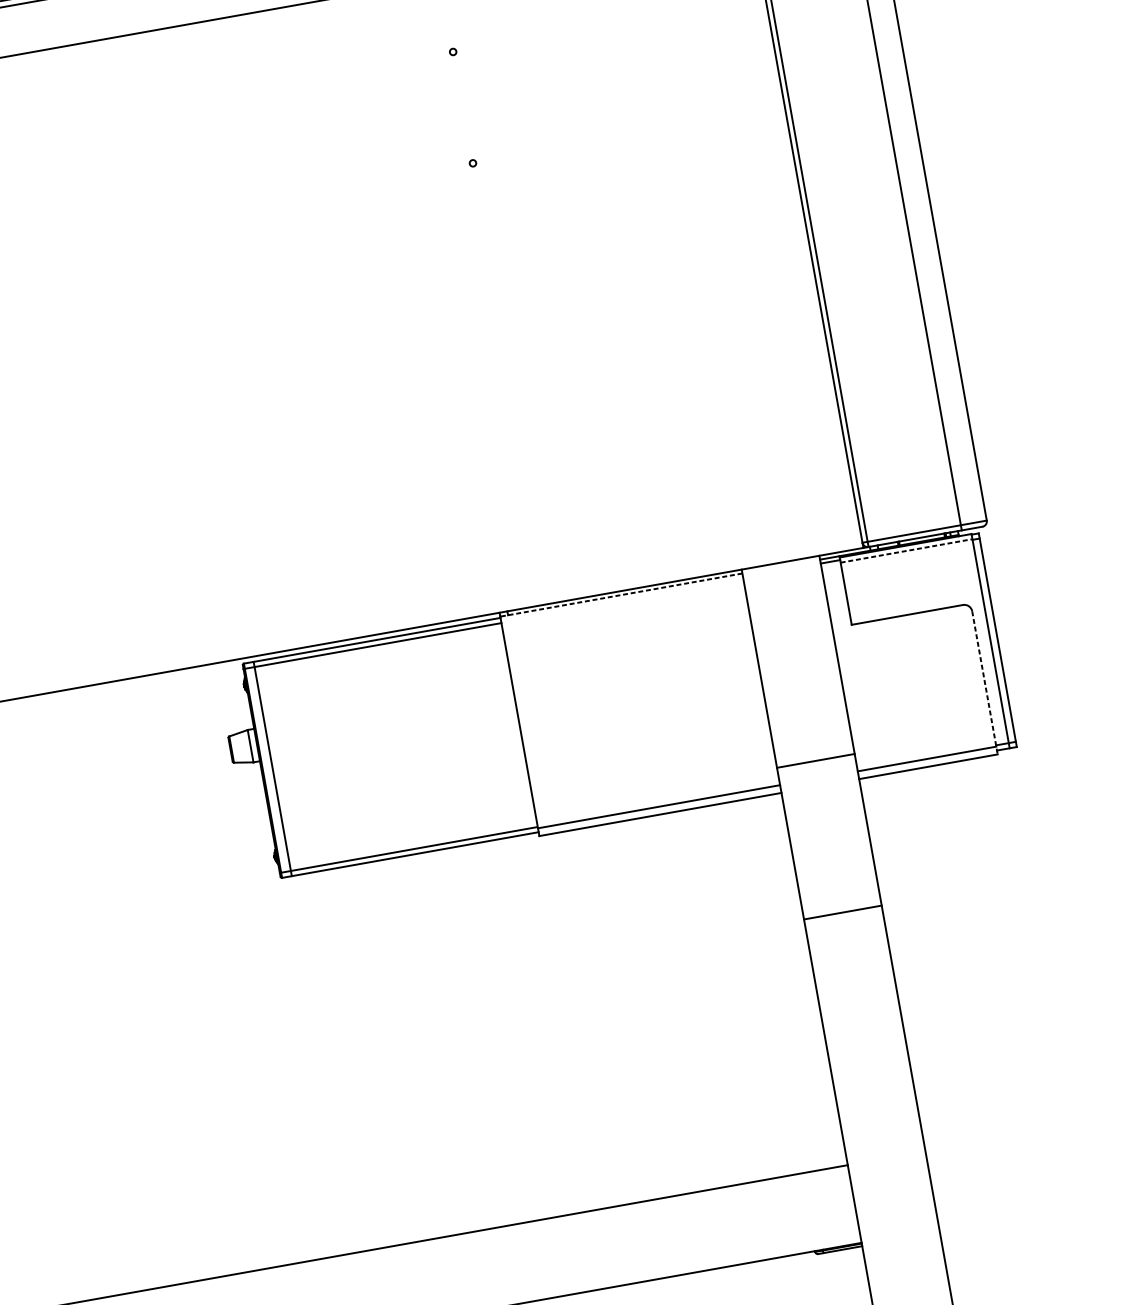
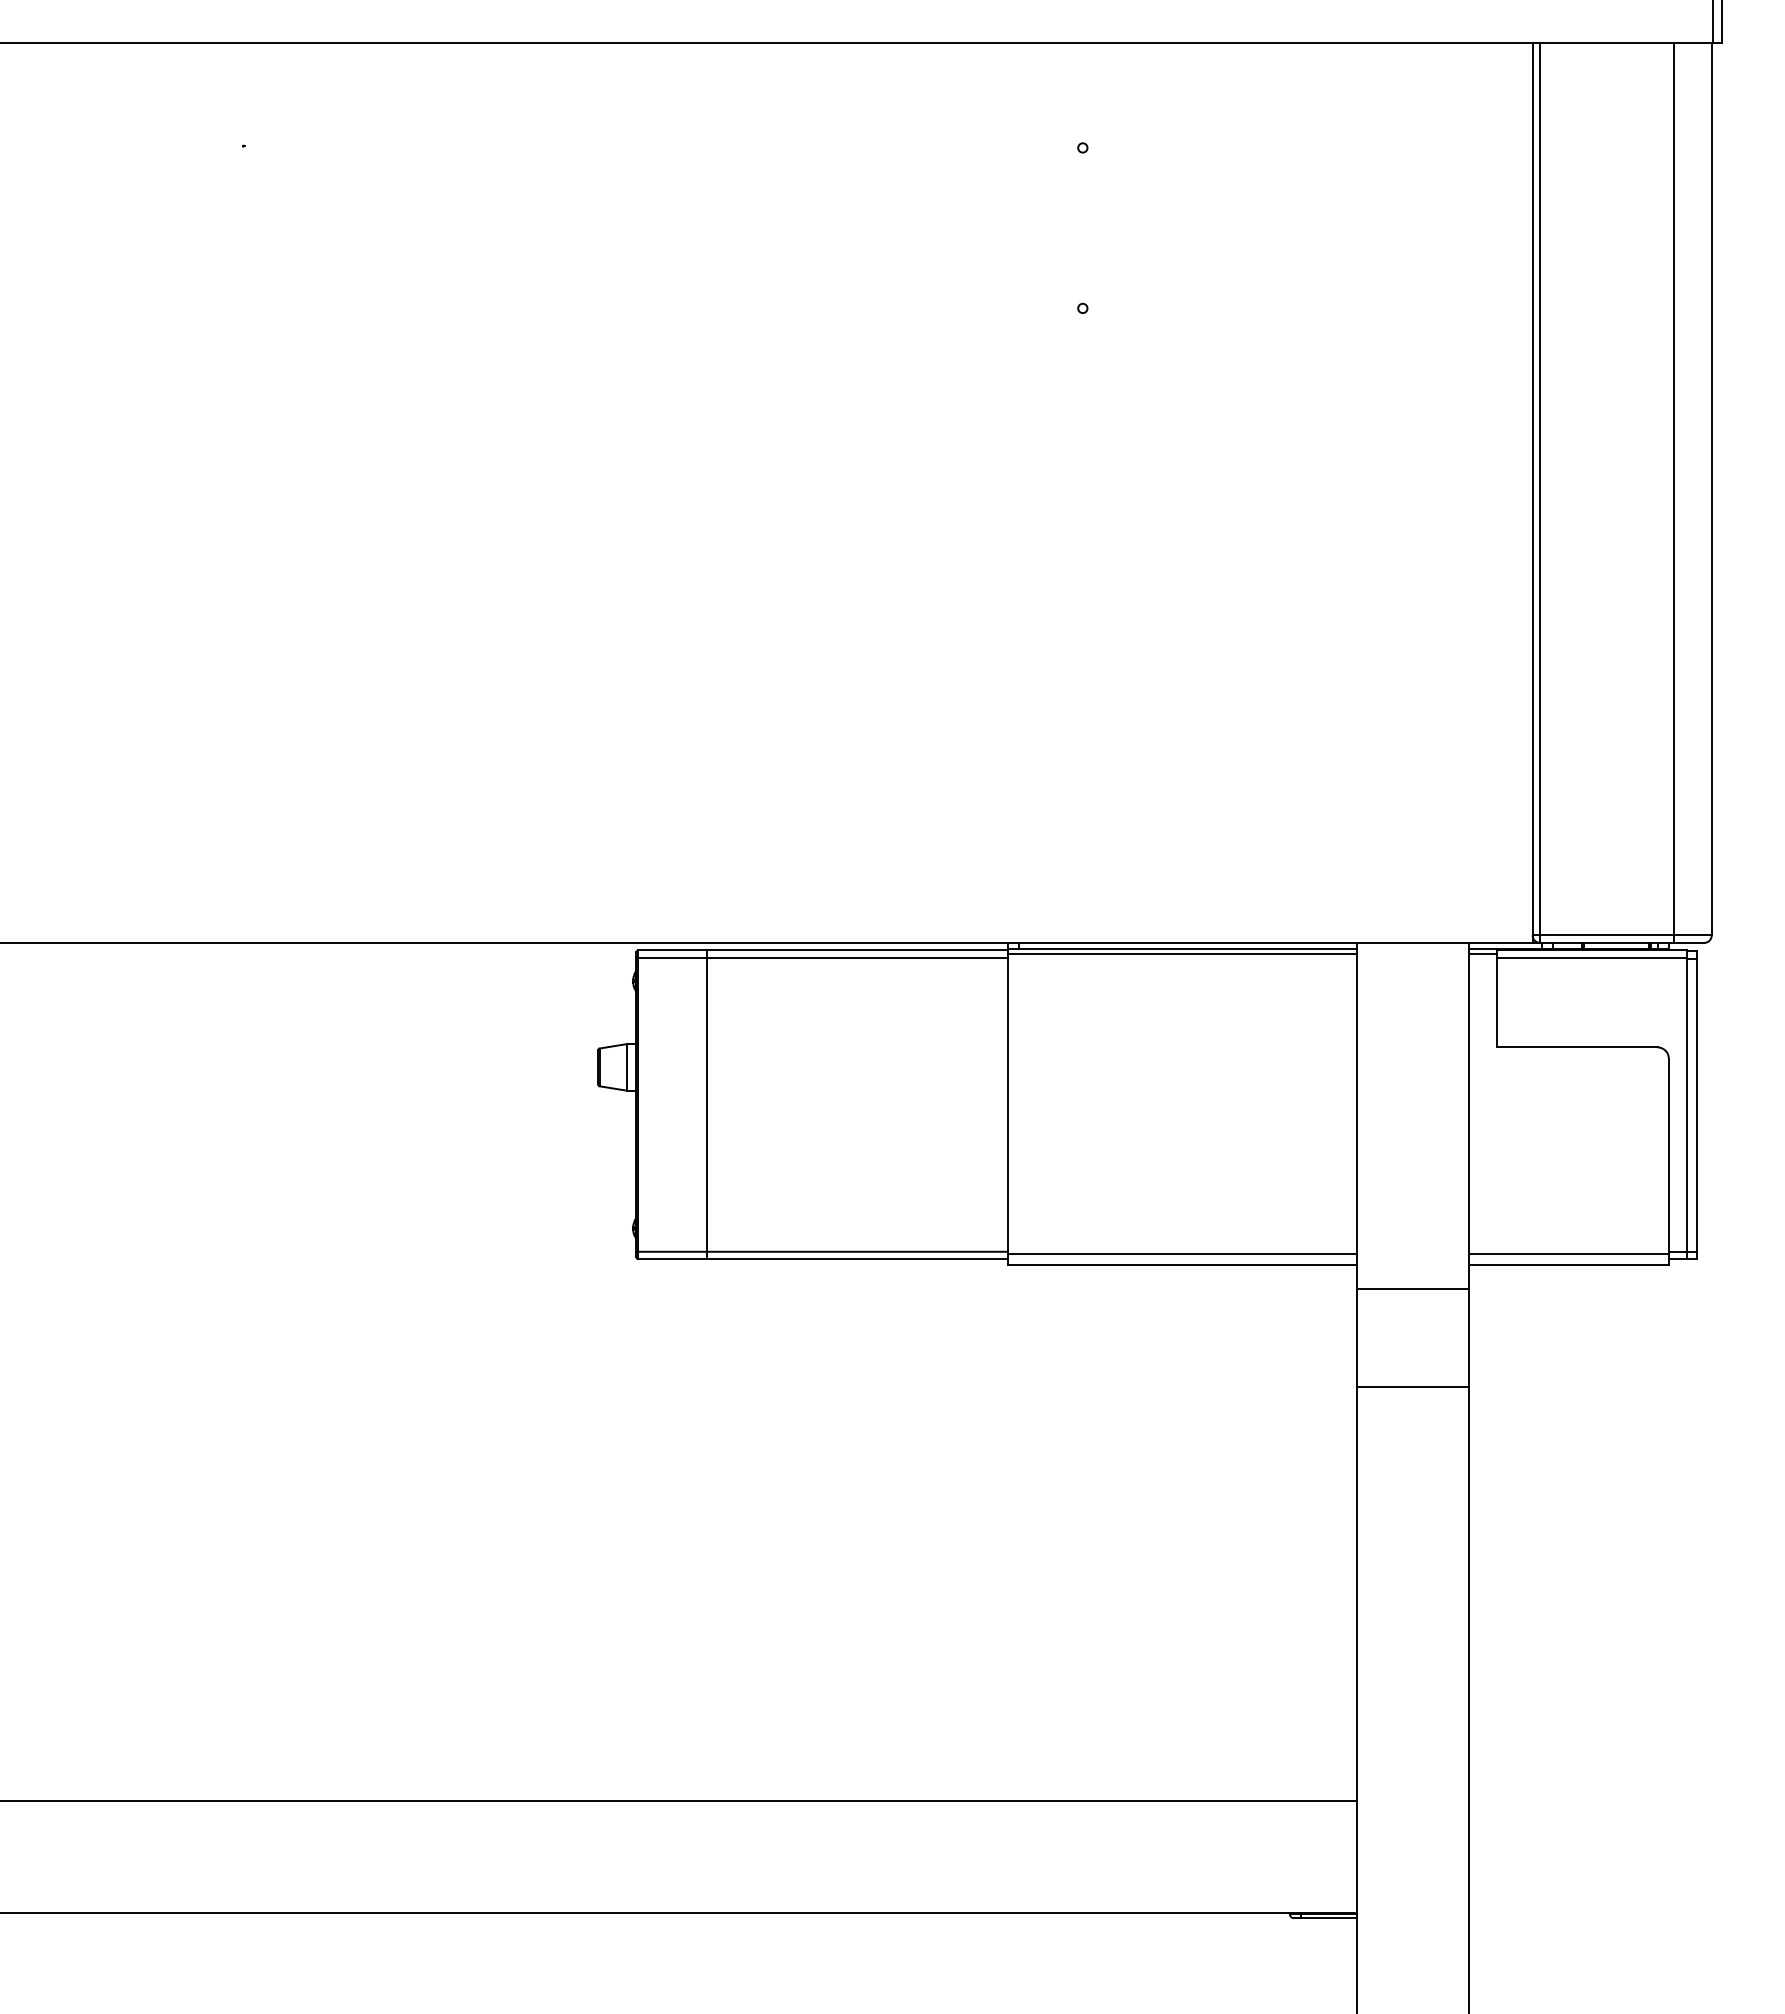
line: (906, 550) -> (1592, 957), dashed -> solid
line: (621, 595) -> (1182, 948), dashed -> solid
line: (621, 599) -> (1182, 954), added
line: (984, 683) -> (1668, 1162), dashed -> solid
line: (816, 760) -> (1413, 1288), moved
line: (272, 768) -> (707, 1104), moved
line: (843, 912) -> (1413, 1387), moved

